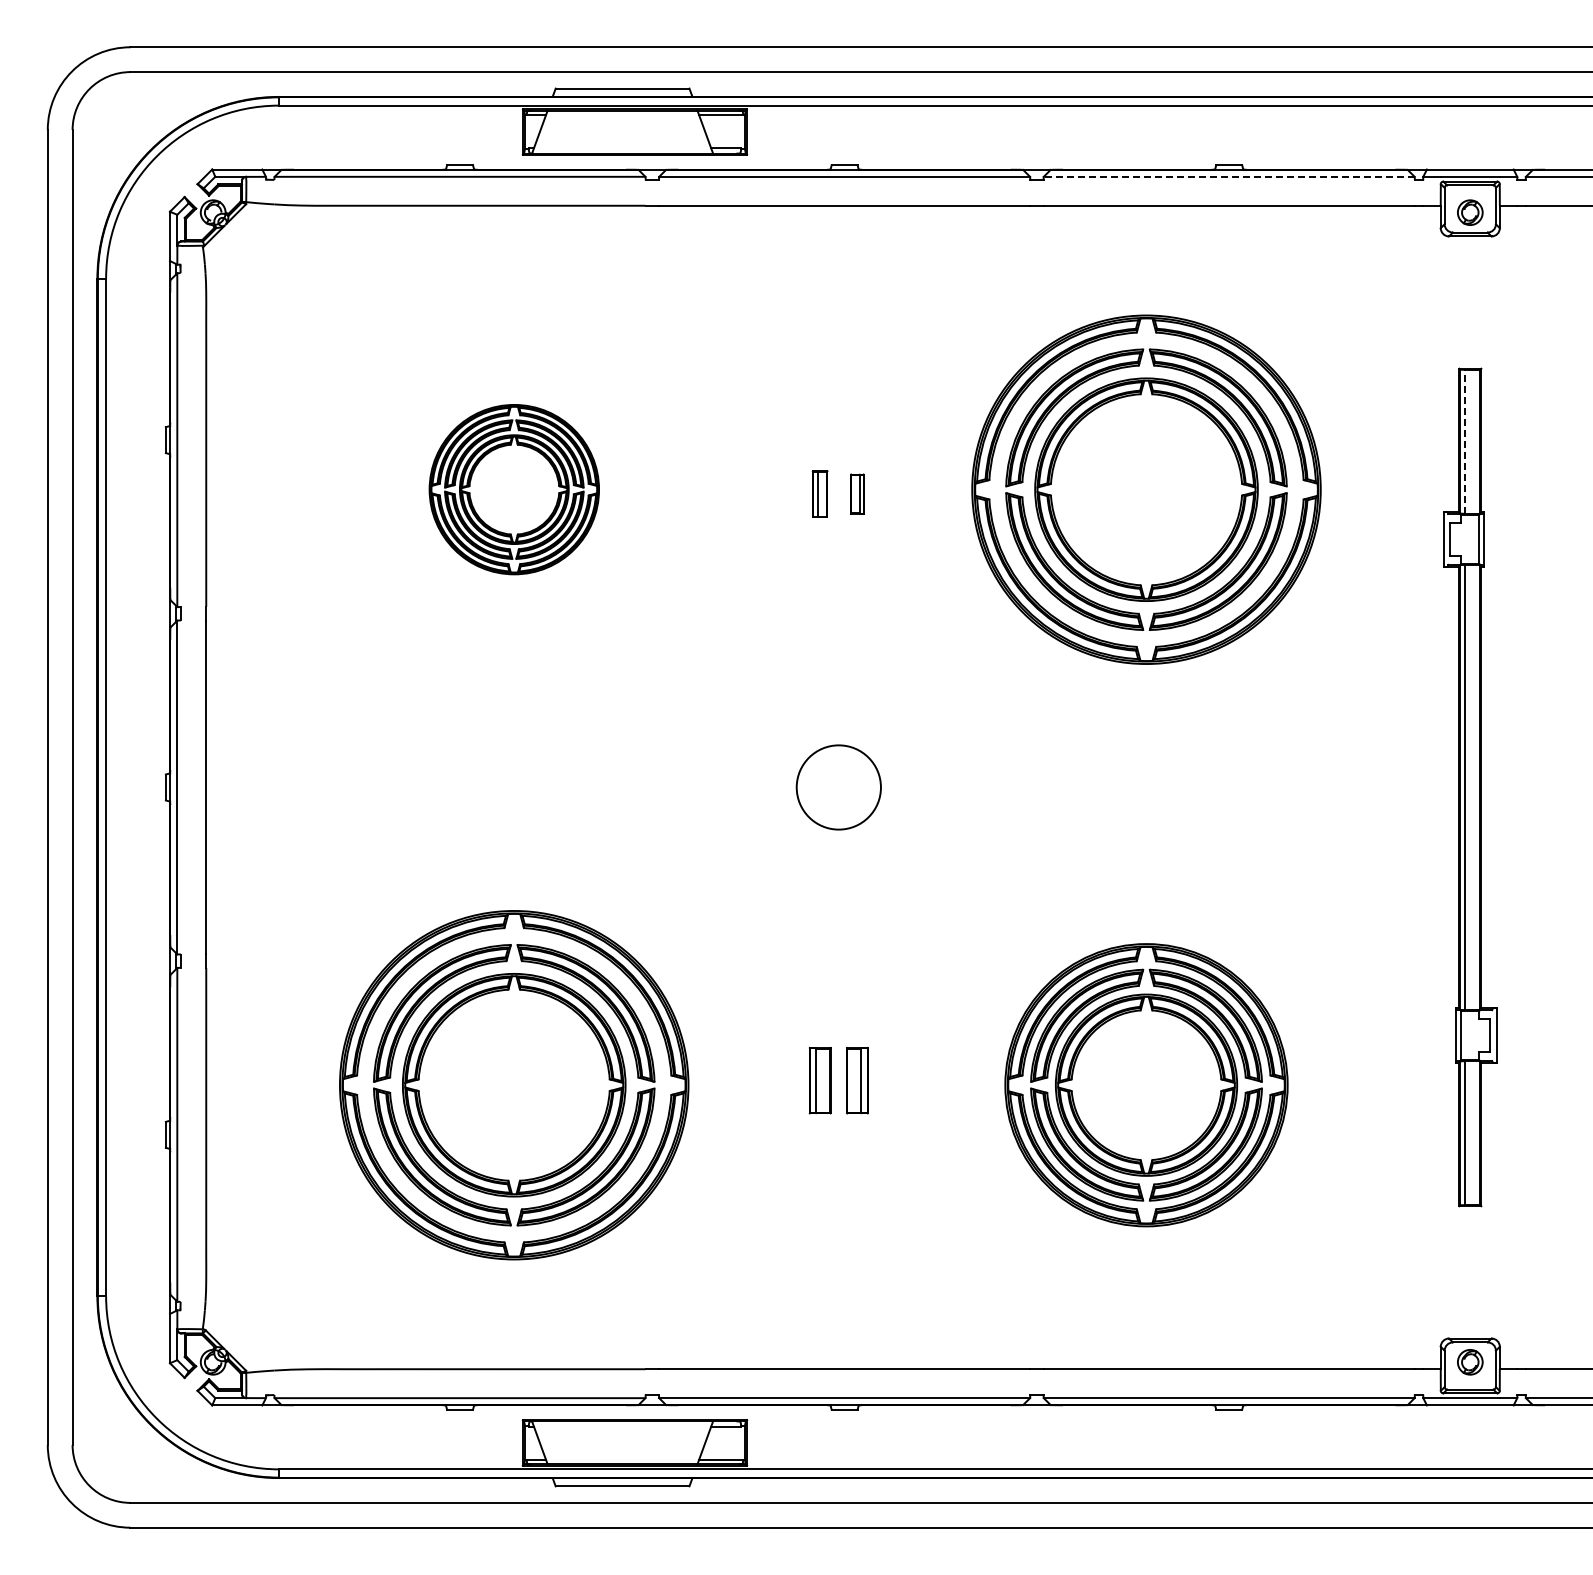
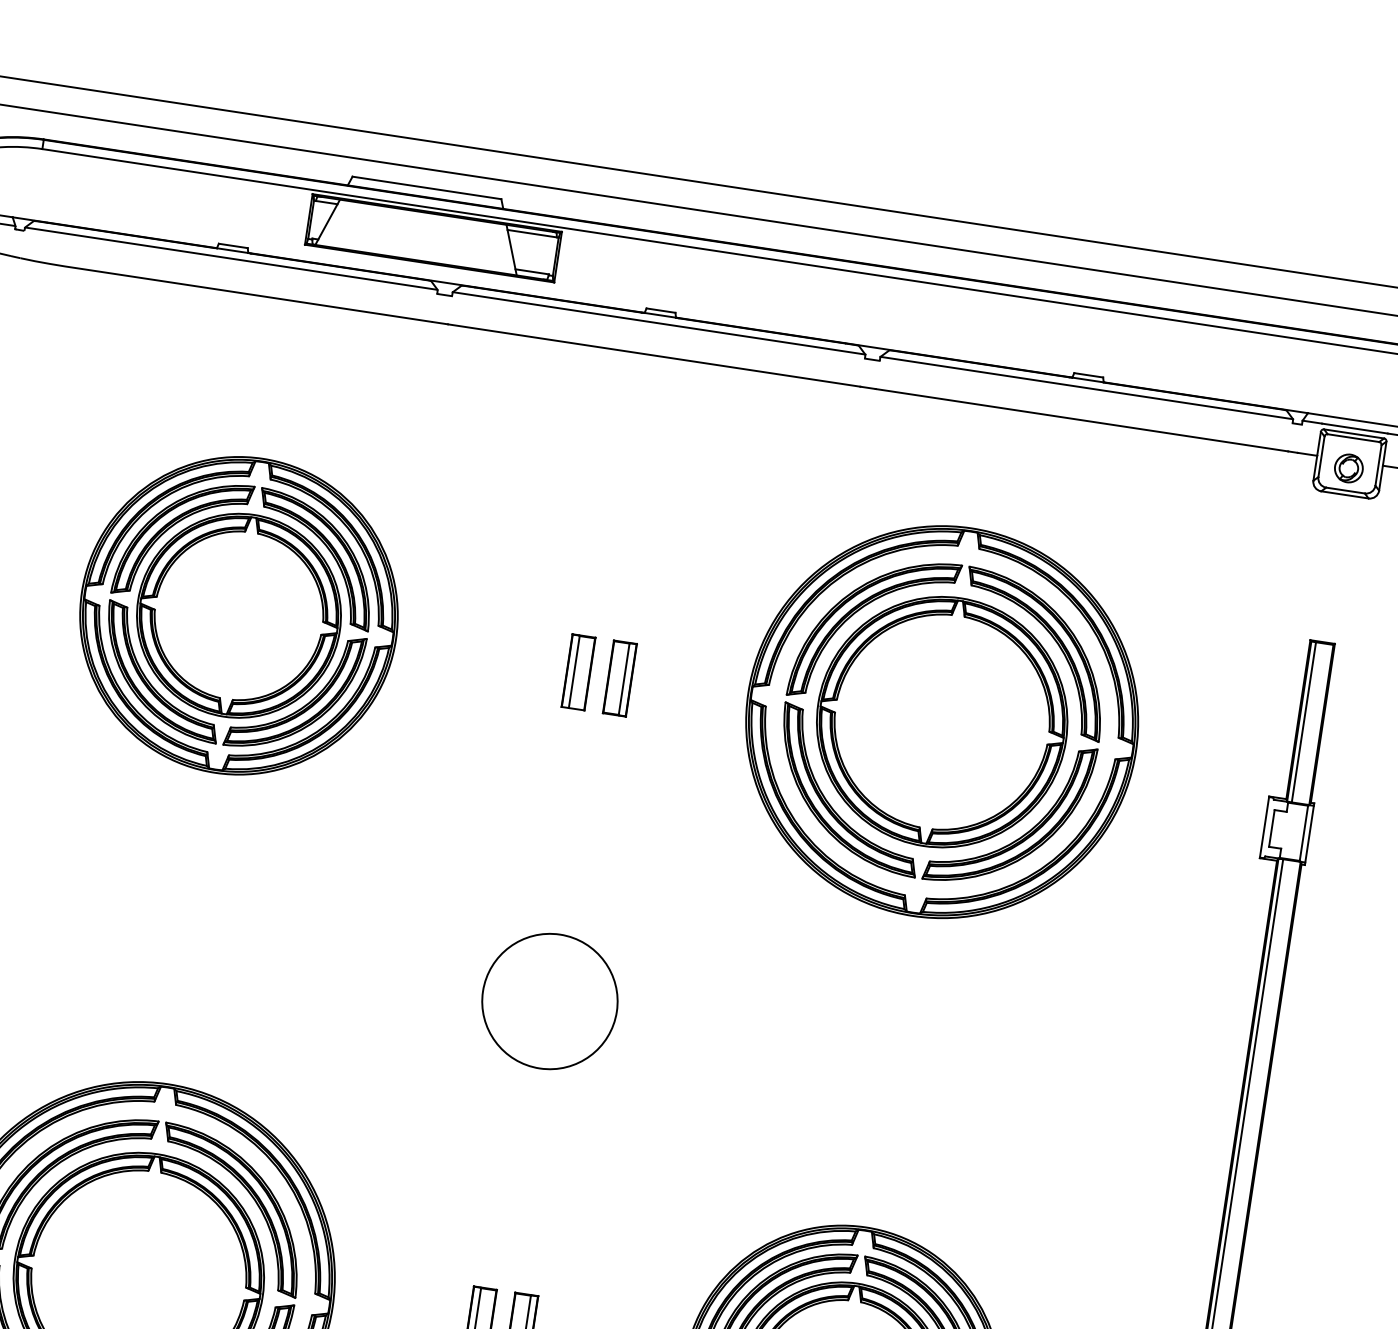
line: (1228, 176) -> (1086, 387), dashed -> solid
line: (1464, 441) -> (1303, 721), dashed -> solid
part: (514, 489) -> (239, 615), size x1.67
part: (819, 493) -> (577, 671), size x1.43
part: (857, 493) -> (620, 677), size x1.67
circle: (838, 787) -> (549, 1001), size x1.43

